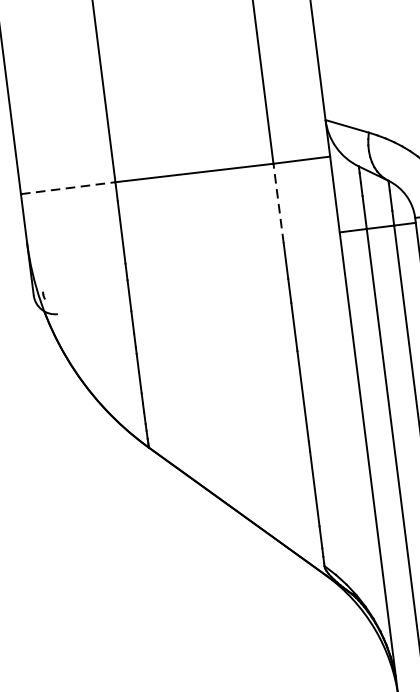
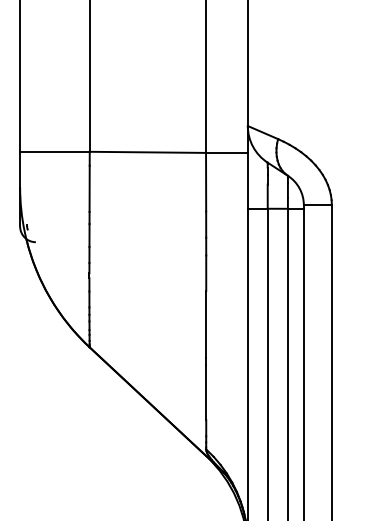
line: (67, 187) -> (54, 151), dashed -> solid
line: (278, 202) -> (206, 181), dashed -> solid

